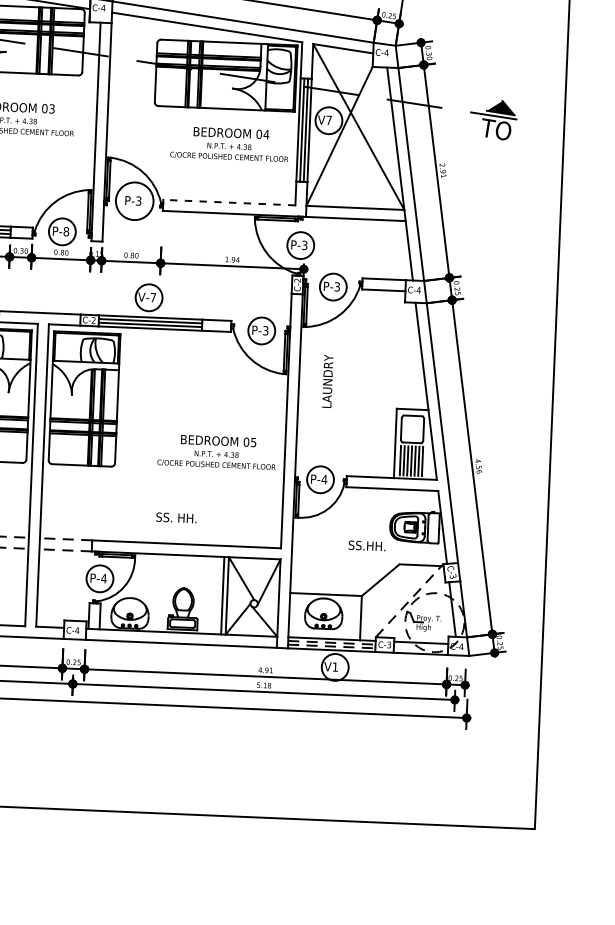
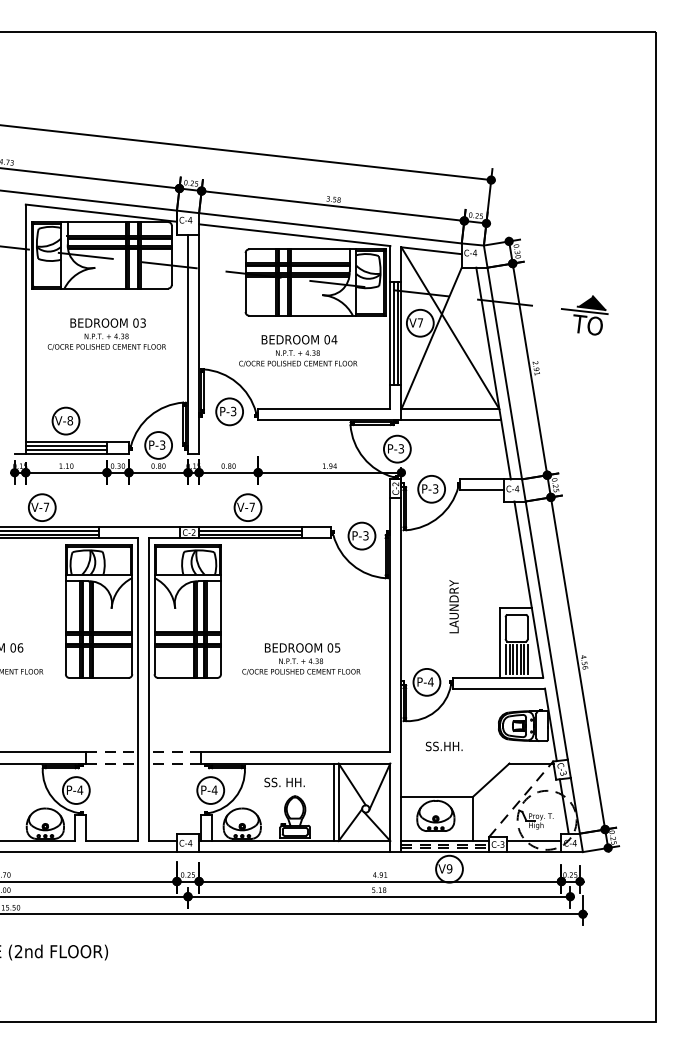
text: (230, 143) -> (298, 350), moved
circle: (134, 200) -> (229, 411), size x0.71
line: (228, 202) -> (323, 409), dashed -> solid
text: (66, 231) -> (162, 444), P-8 -> P-3
text: (327, 381) -> (453, 606), moved
text: (217, 451) -> (301, 658), moved
text: (176, 517) -> (284, 782), moved
text: (366, 545) -> (443, 746), moved
text: (335, 666) -> (449, 868), V1 -> V9

